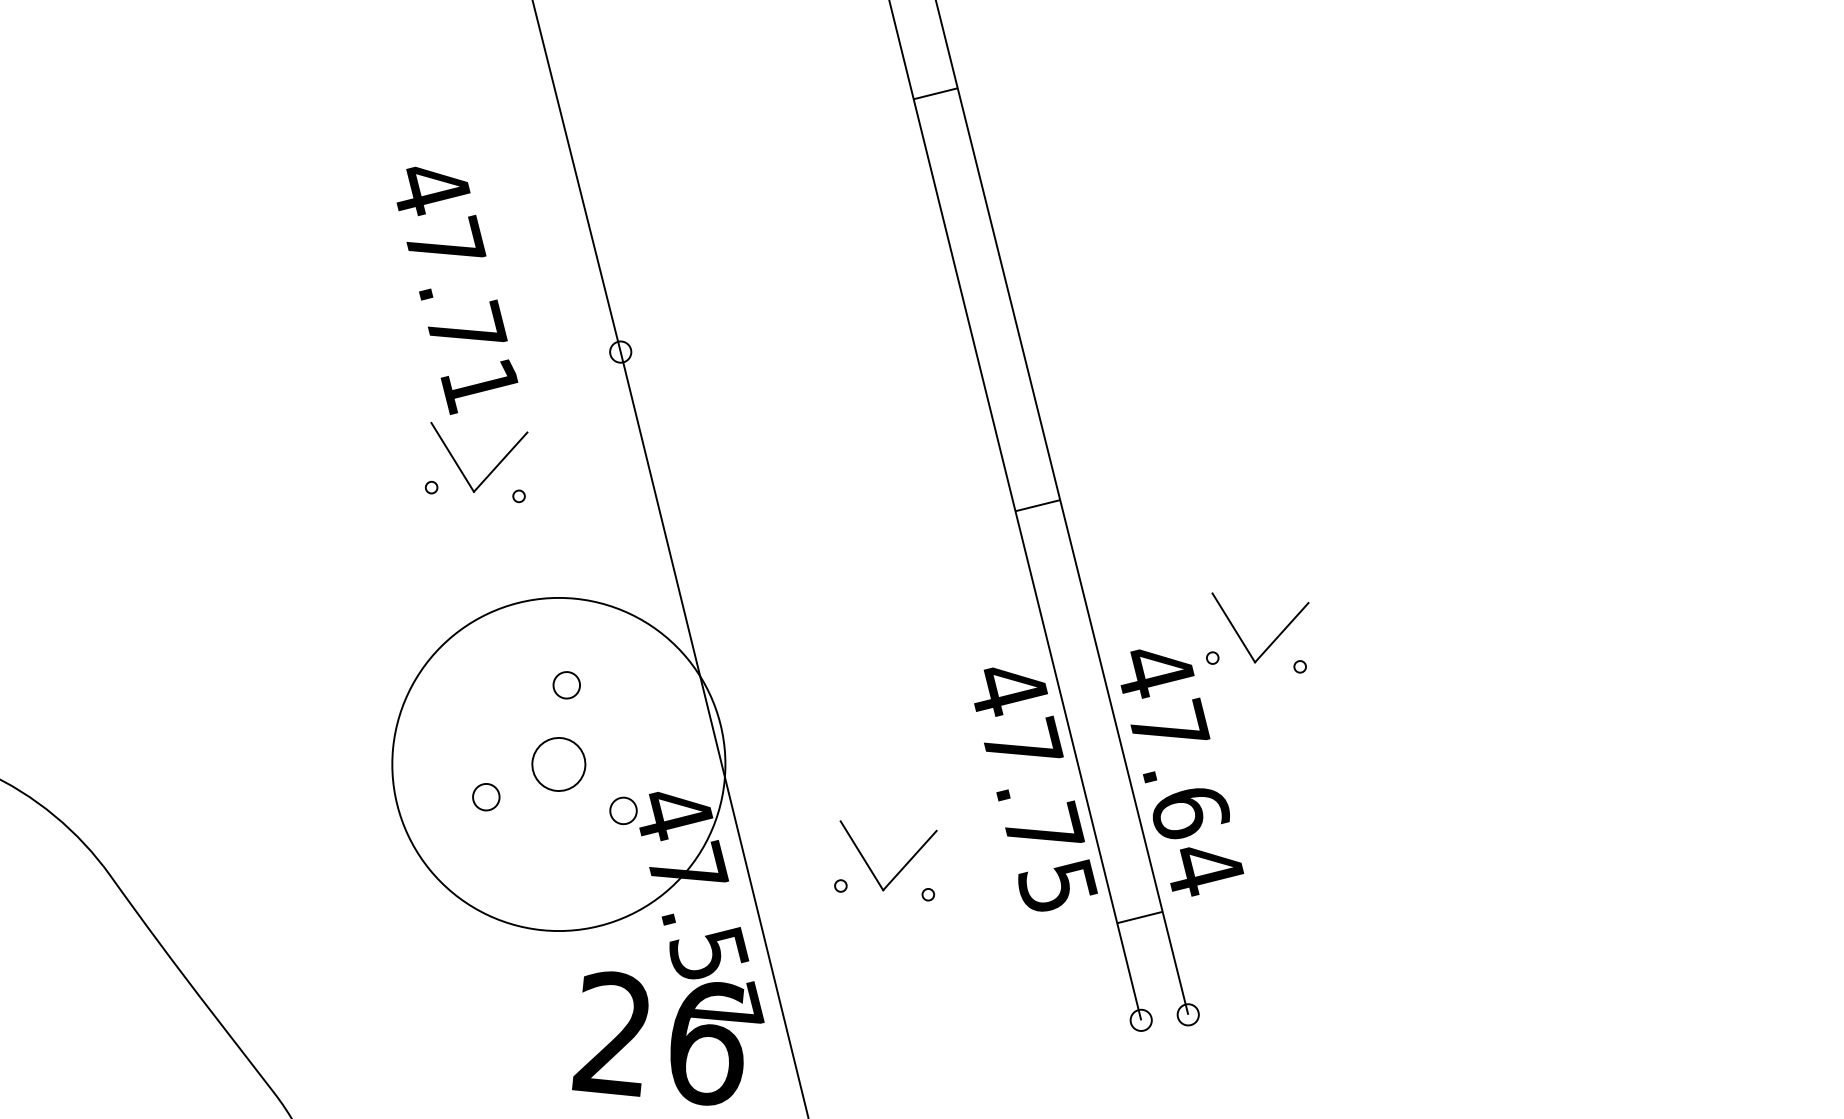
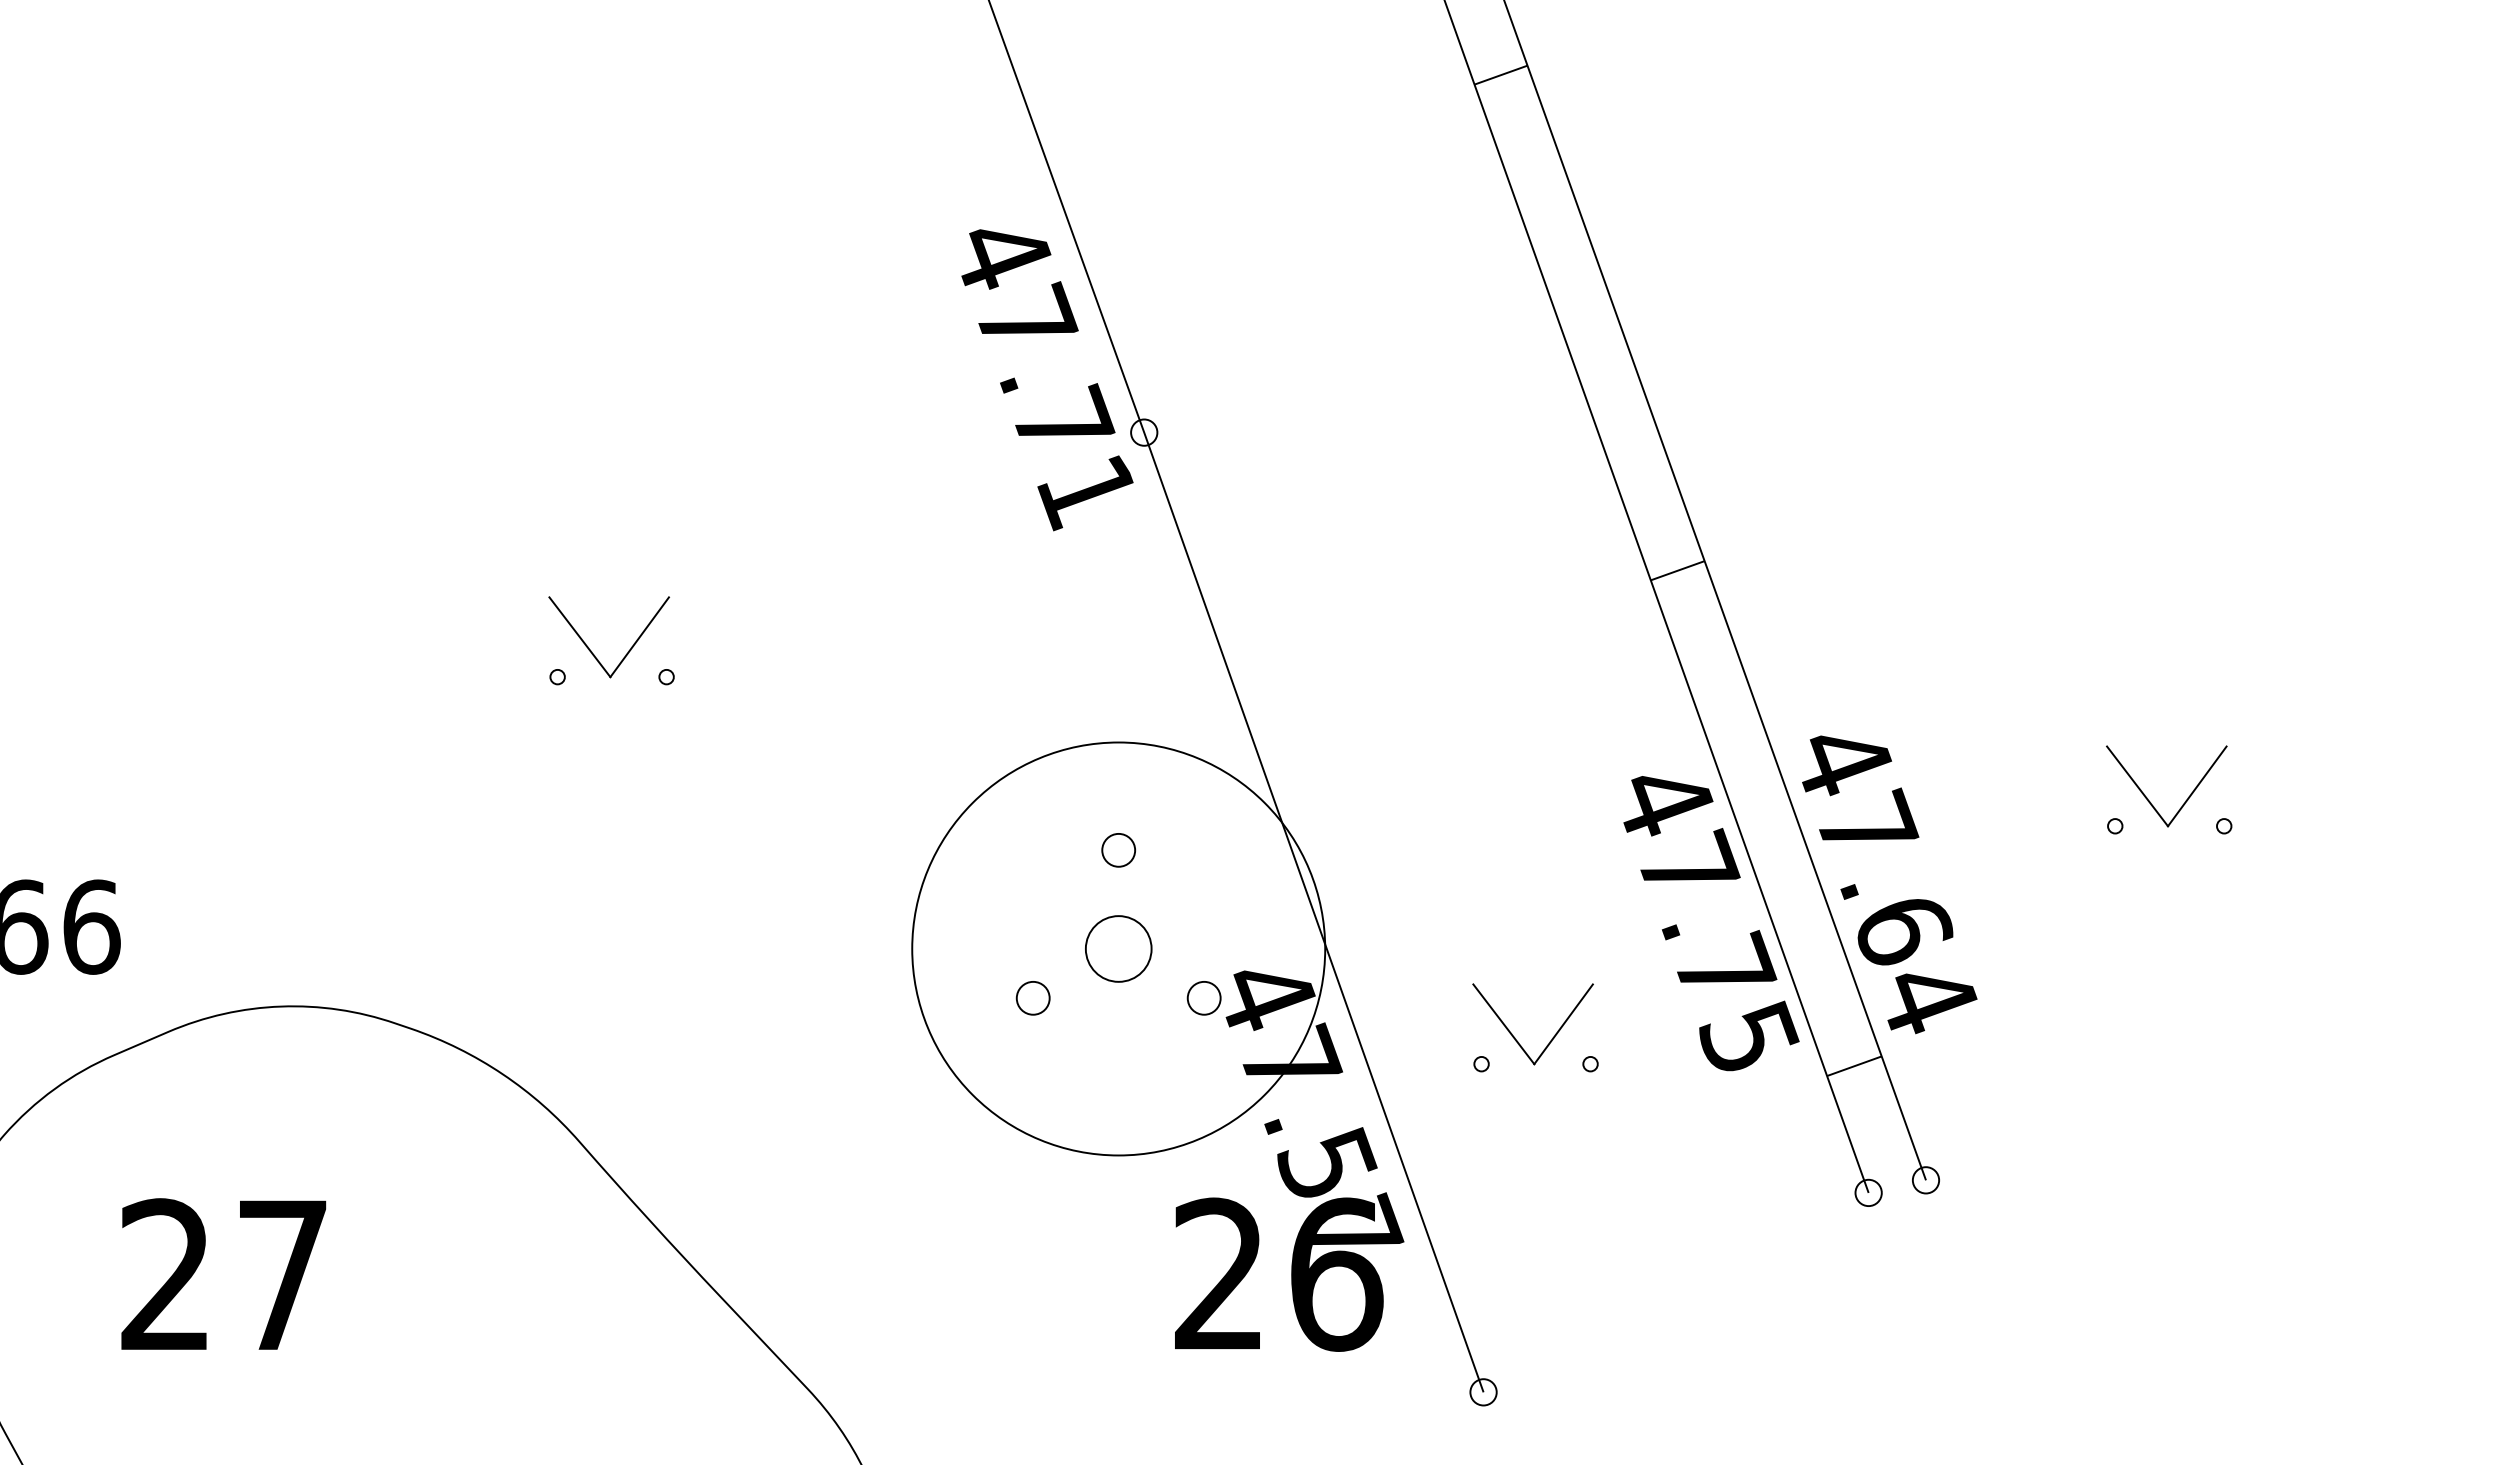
text: (457, 293) -> (1047, 380), moved
part: (490, 471) -> (628, 650), moved
part: (1271, 643) -> (2185, 800), moved

